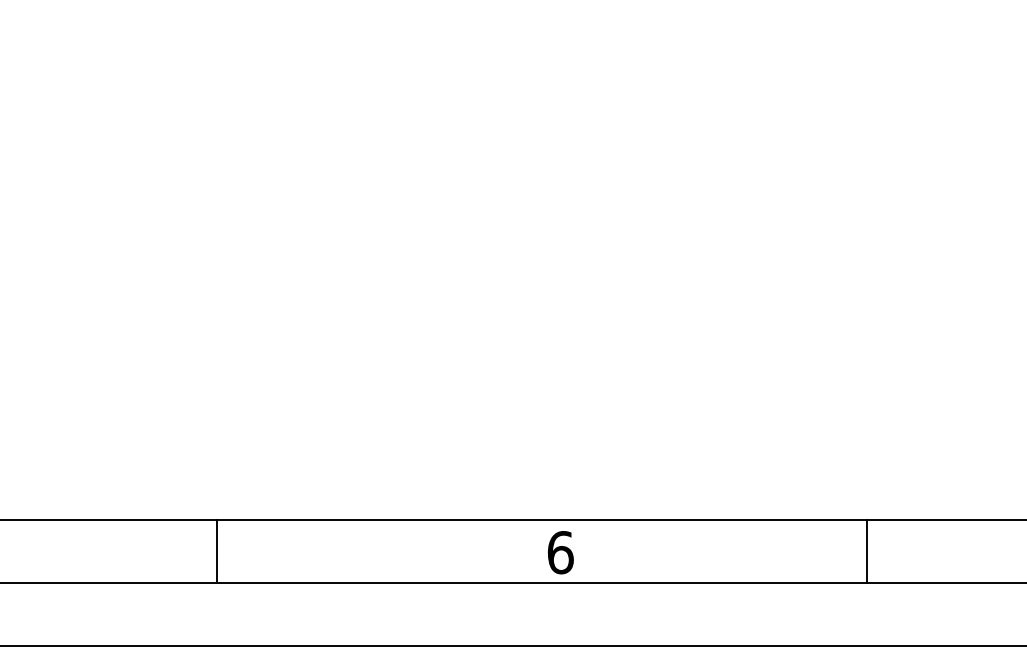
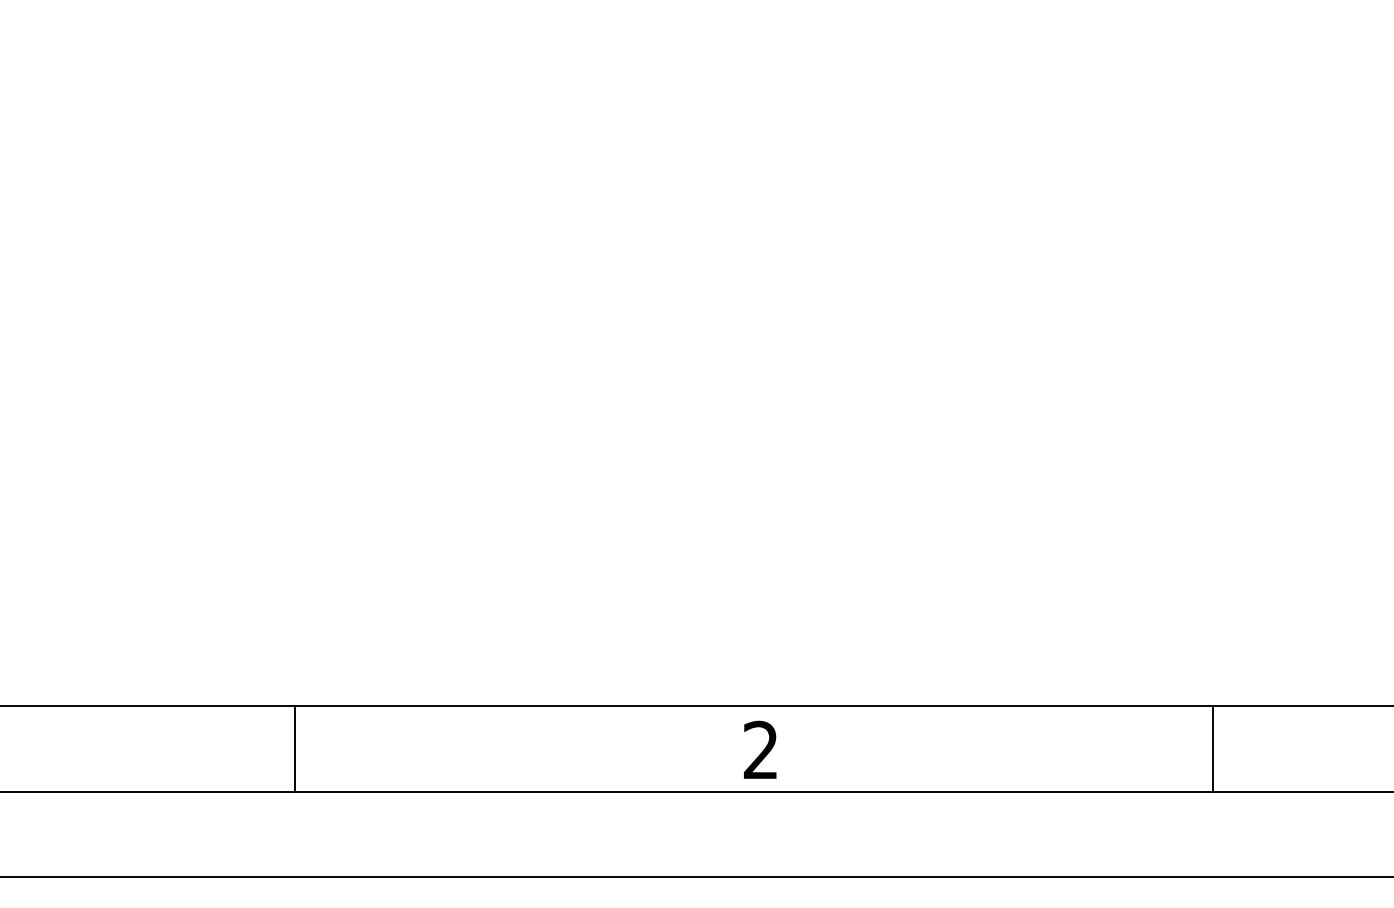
line: (867, 551) -> (1213, 748), moved
text: (560, 552) -> (761, 749), 6 -> 2

